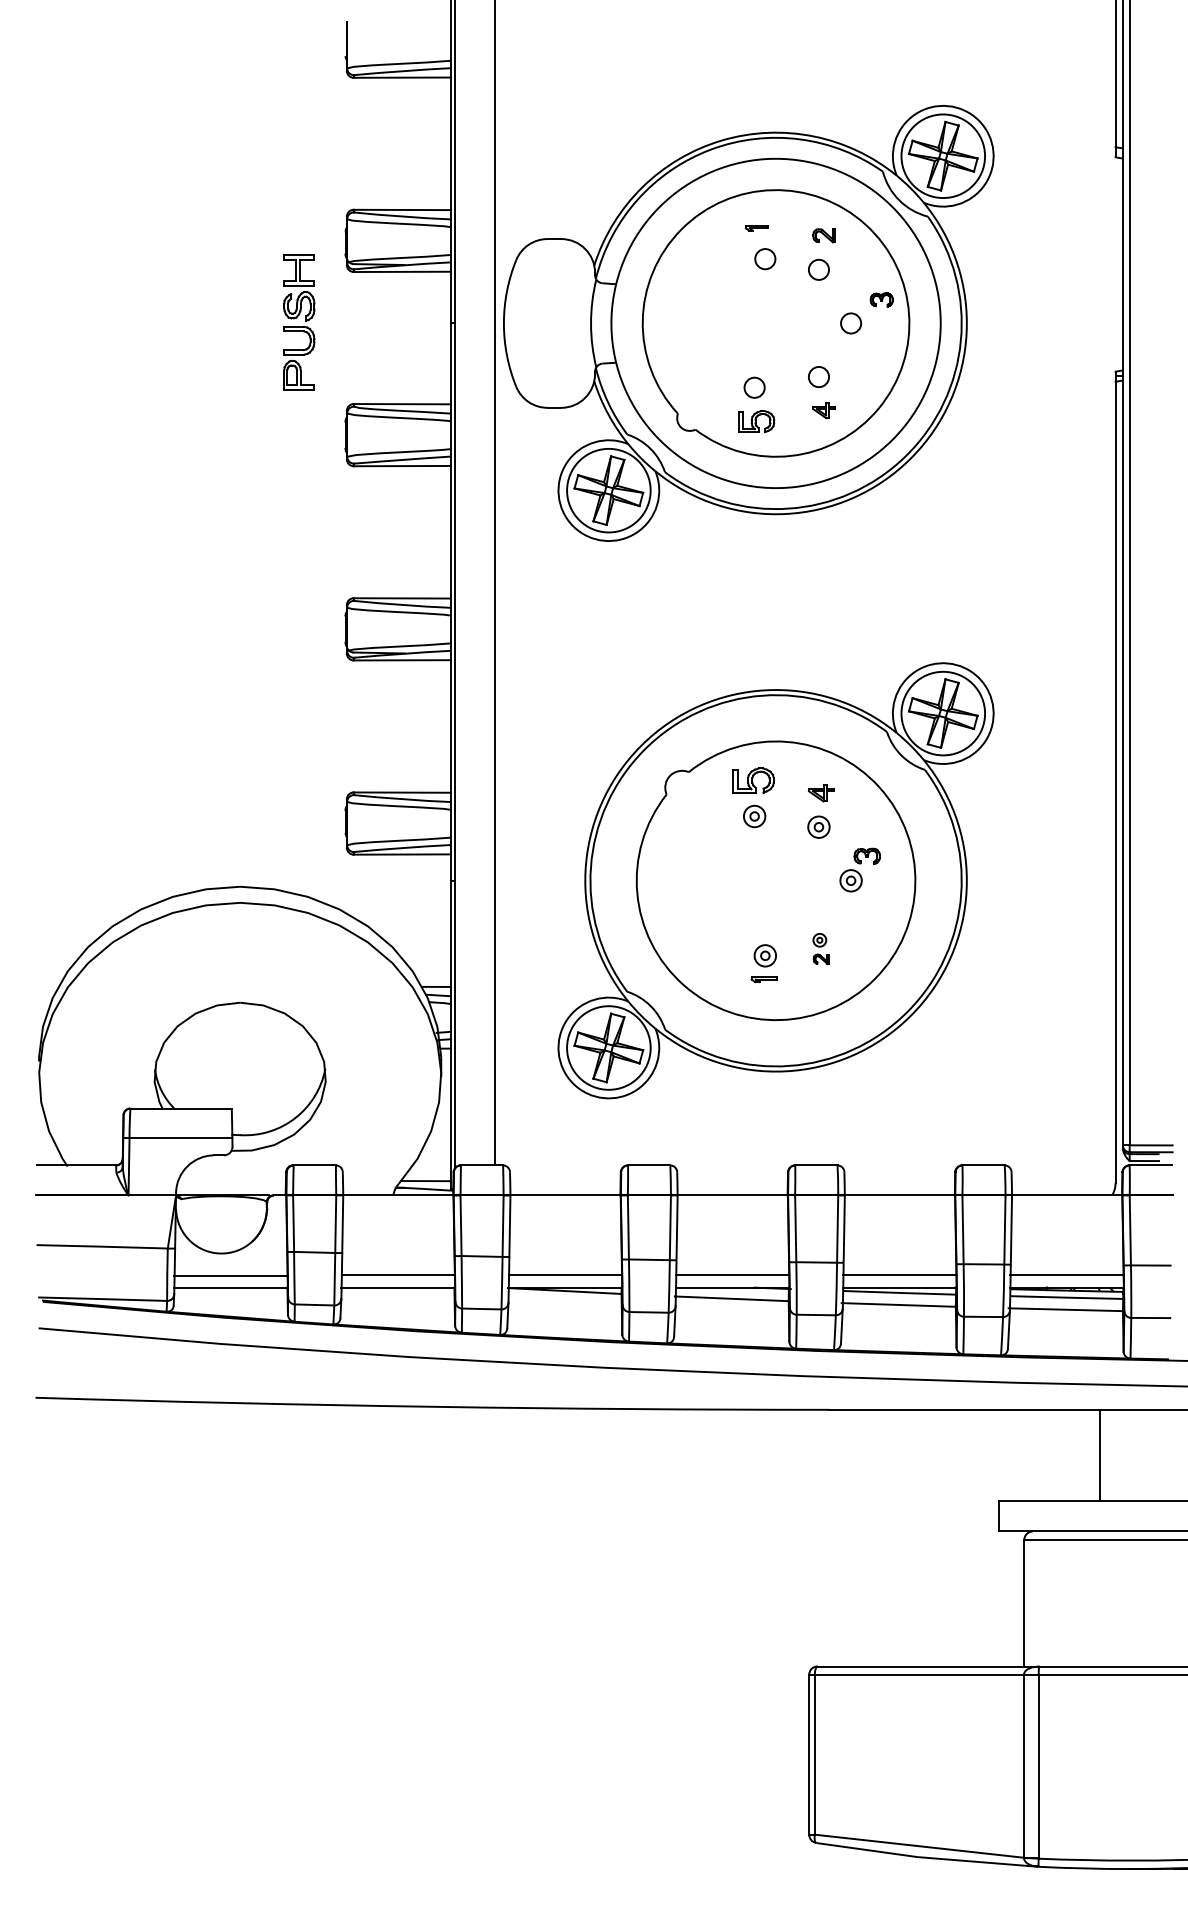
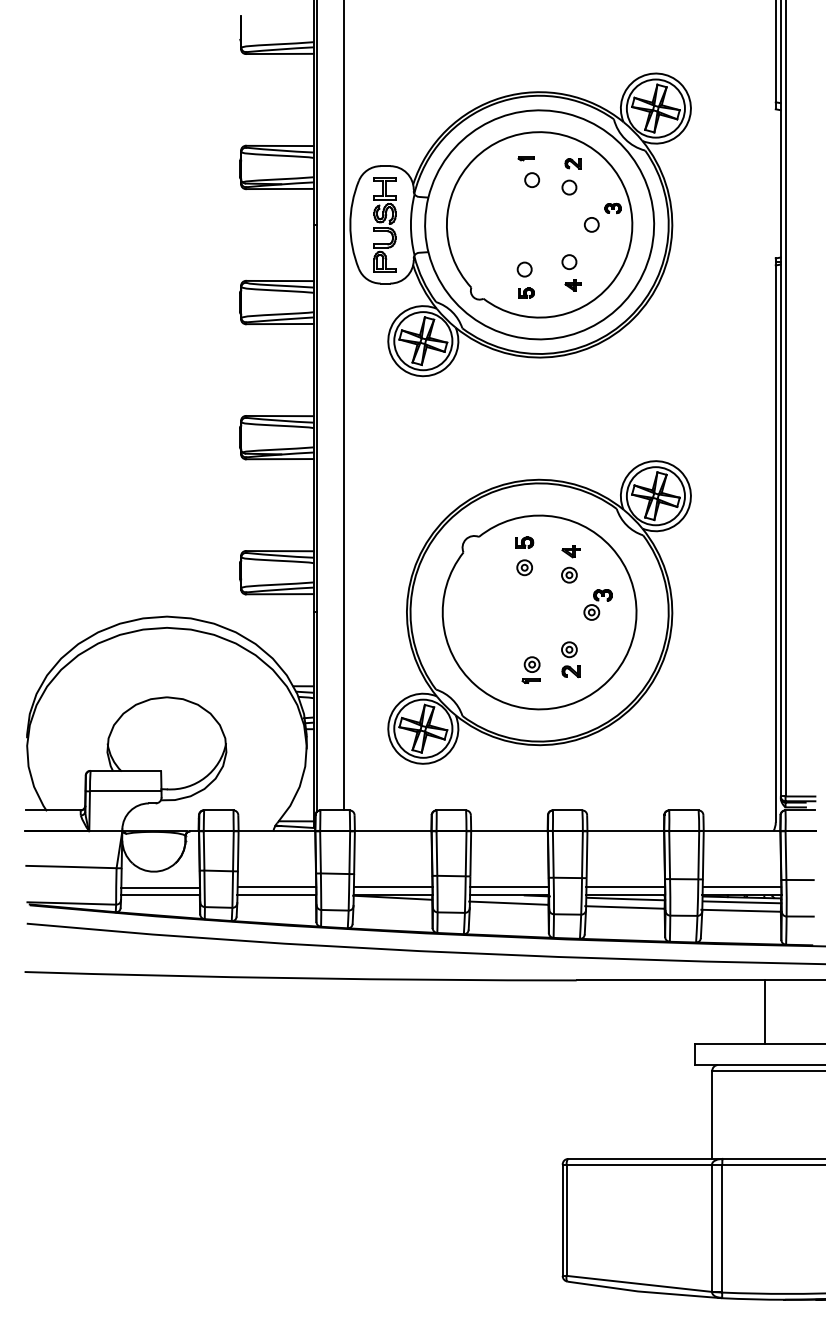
part: (298, 321) -> (384, 224), moved
part: (757, 420) -> (526, 292), size x0.62
part: (754, 780) -> (524, 542), size x0.62
part: (820, 948) -> (570, 659), size x1.67

